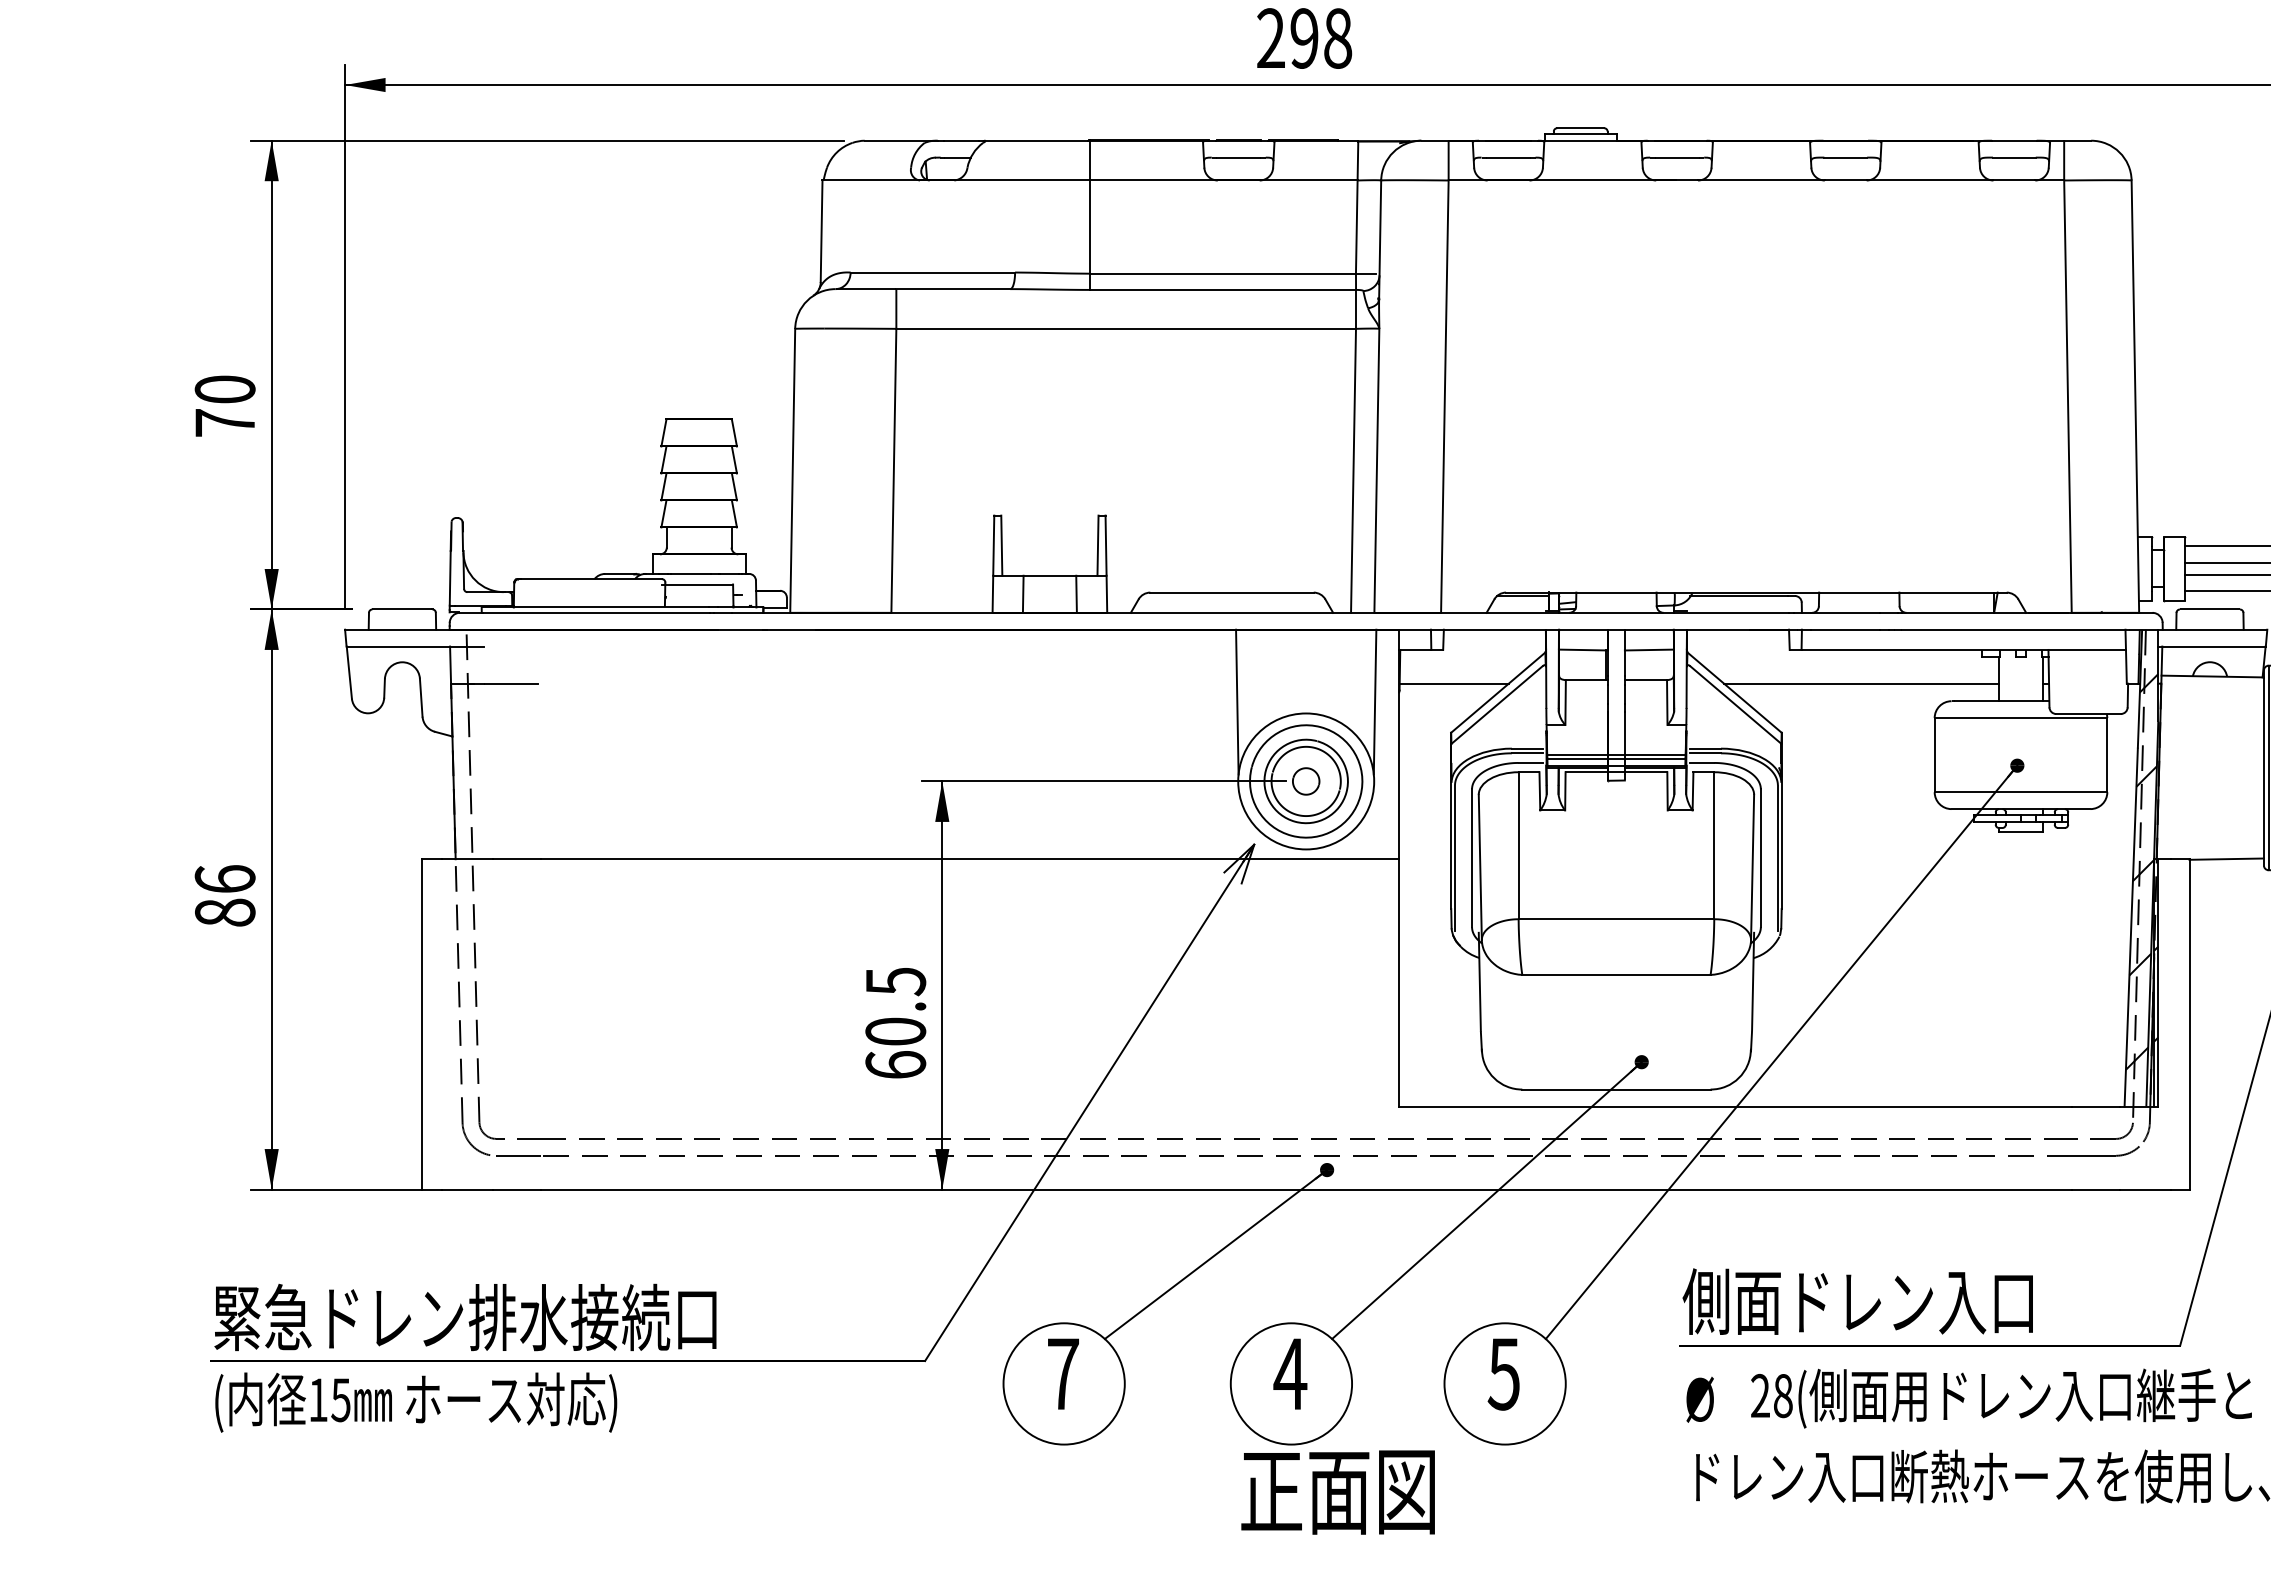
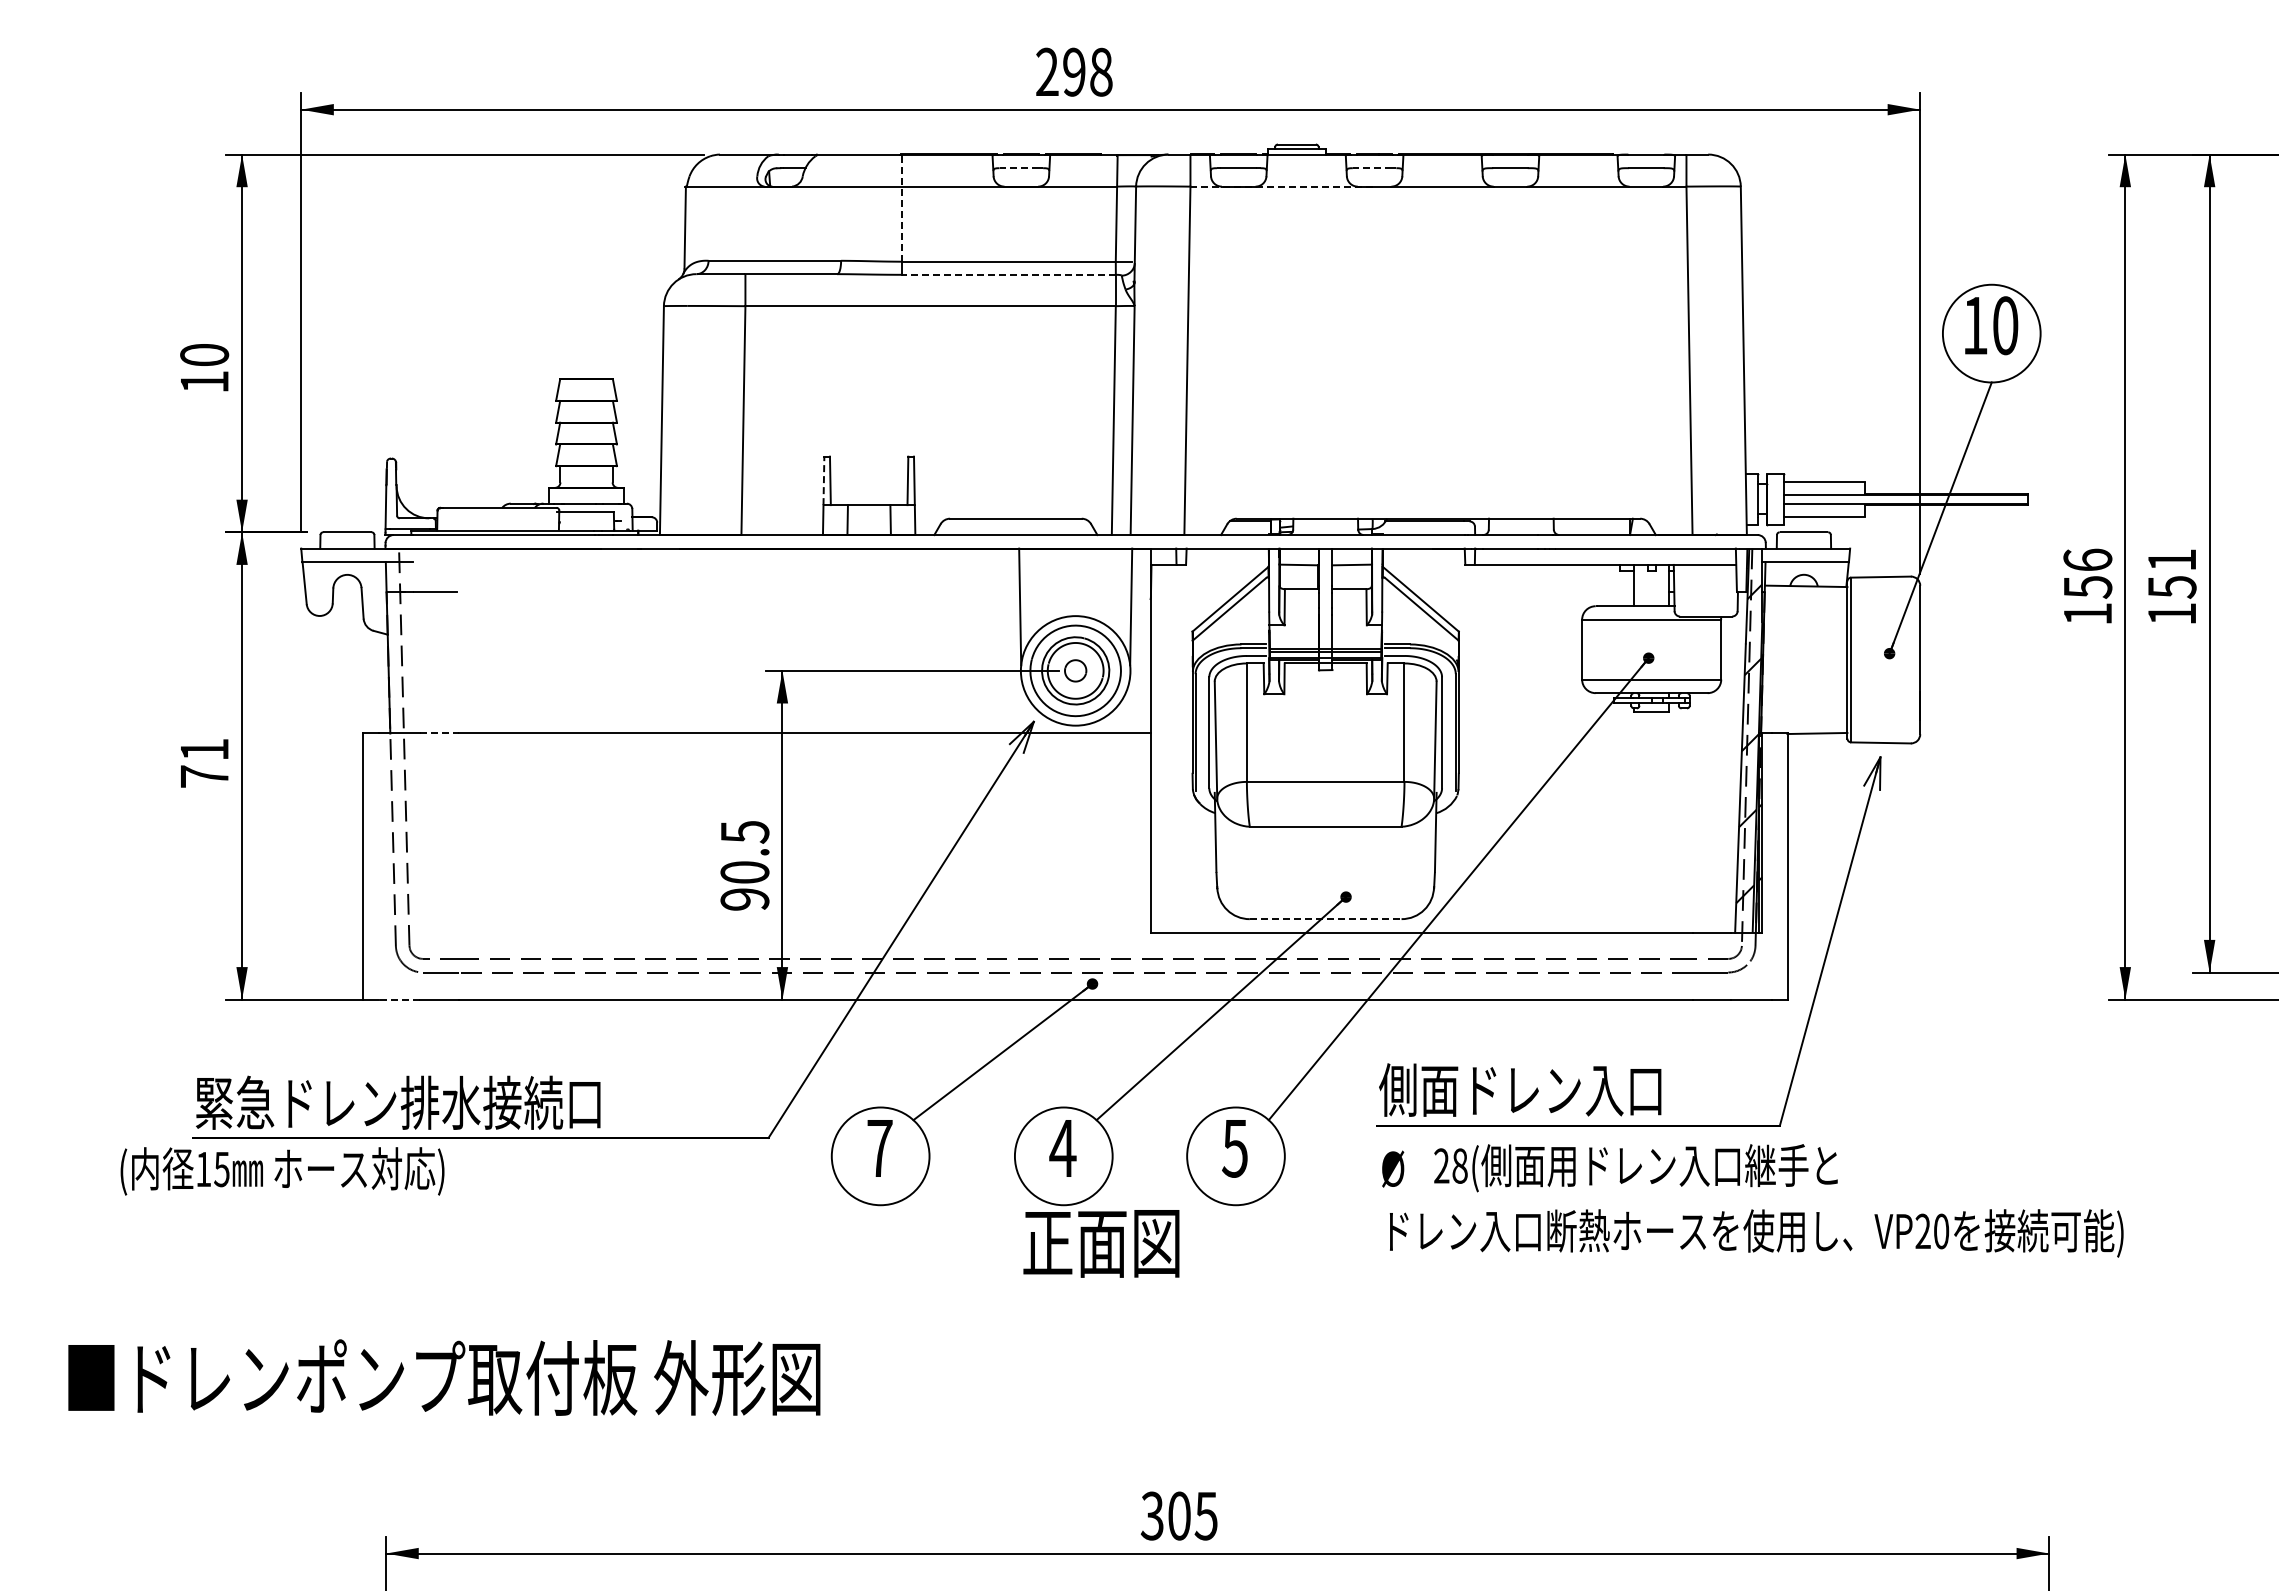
line: (1237, 157) -> (1020, 168), solid -> dashed
line: (1677, 157) -> (1374, 168), solid -> dashed
line: (1562, 180) -> (1282, 186), solid -> dashed
line: (1090, 206) -> (901, 207), solid -> dashed
line: (1222, 289) -> (1008, 274), solid -> dashed
text: (225, 422) -> (204, 381), 70 -> 10
line: (993, 545) -> (823, 480), solid -> dashed
line: (1453, 684) -> (1194, 592), removed
line: (1861, 684) -> (1523, 592), removed
line: (517, 859) -> (440, 733), solid -> dashed
text: (225, 895) -> (204, 762), 86 -> 71
text: (895, 1065) -> (744, 899), 60.5 -> 90.5
line: (1616, 1089) -> (1325, 919), solid -> dashed
line: (467, 1189) -> (399, 999), solid -> dashed
text: (416, 1402) -> (282, 1171), moved

